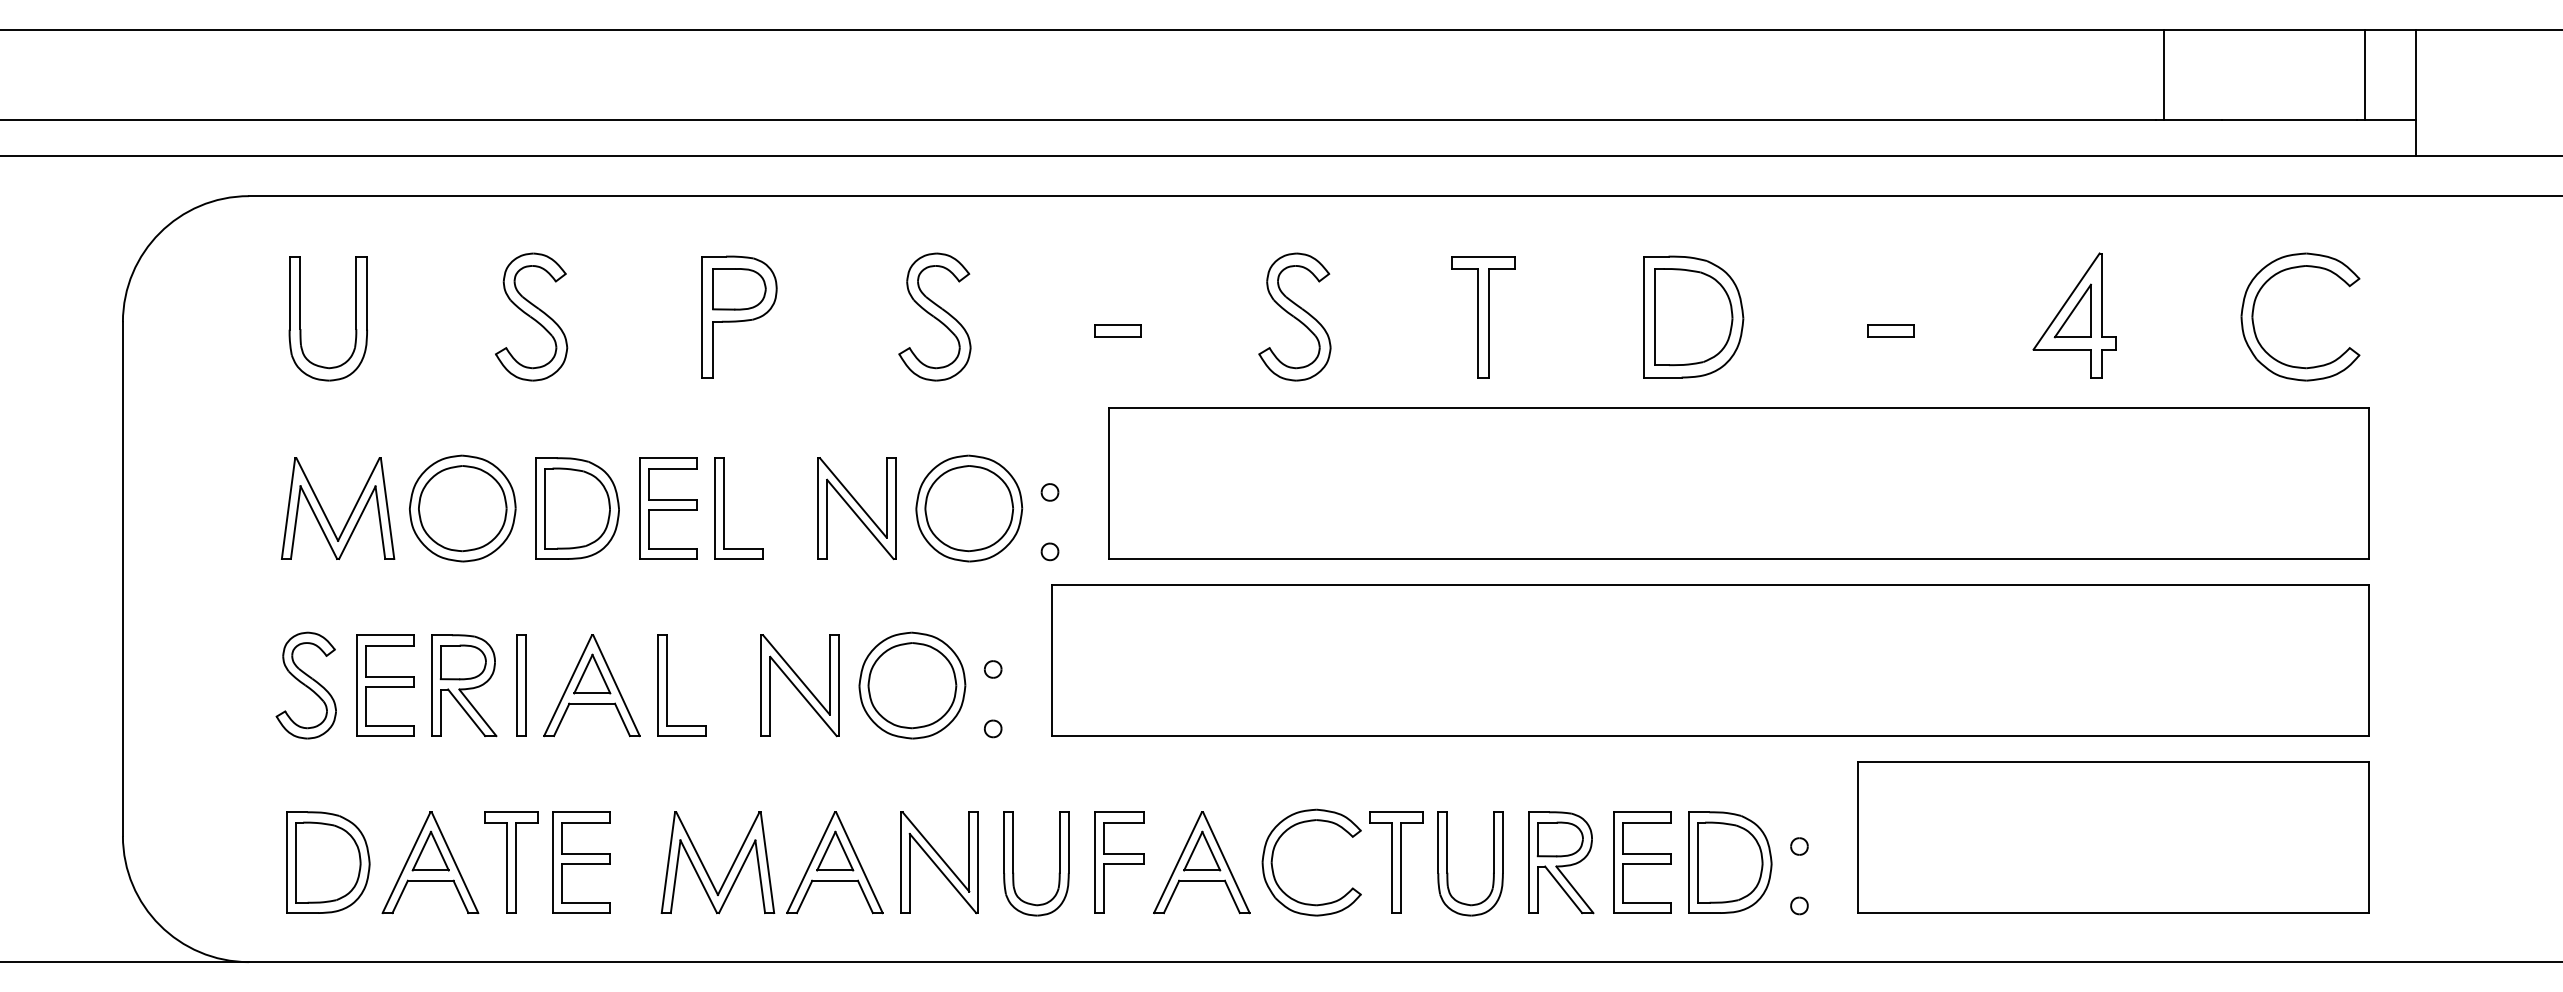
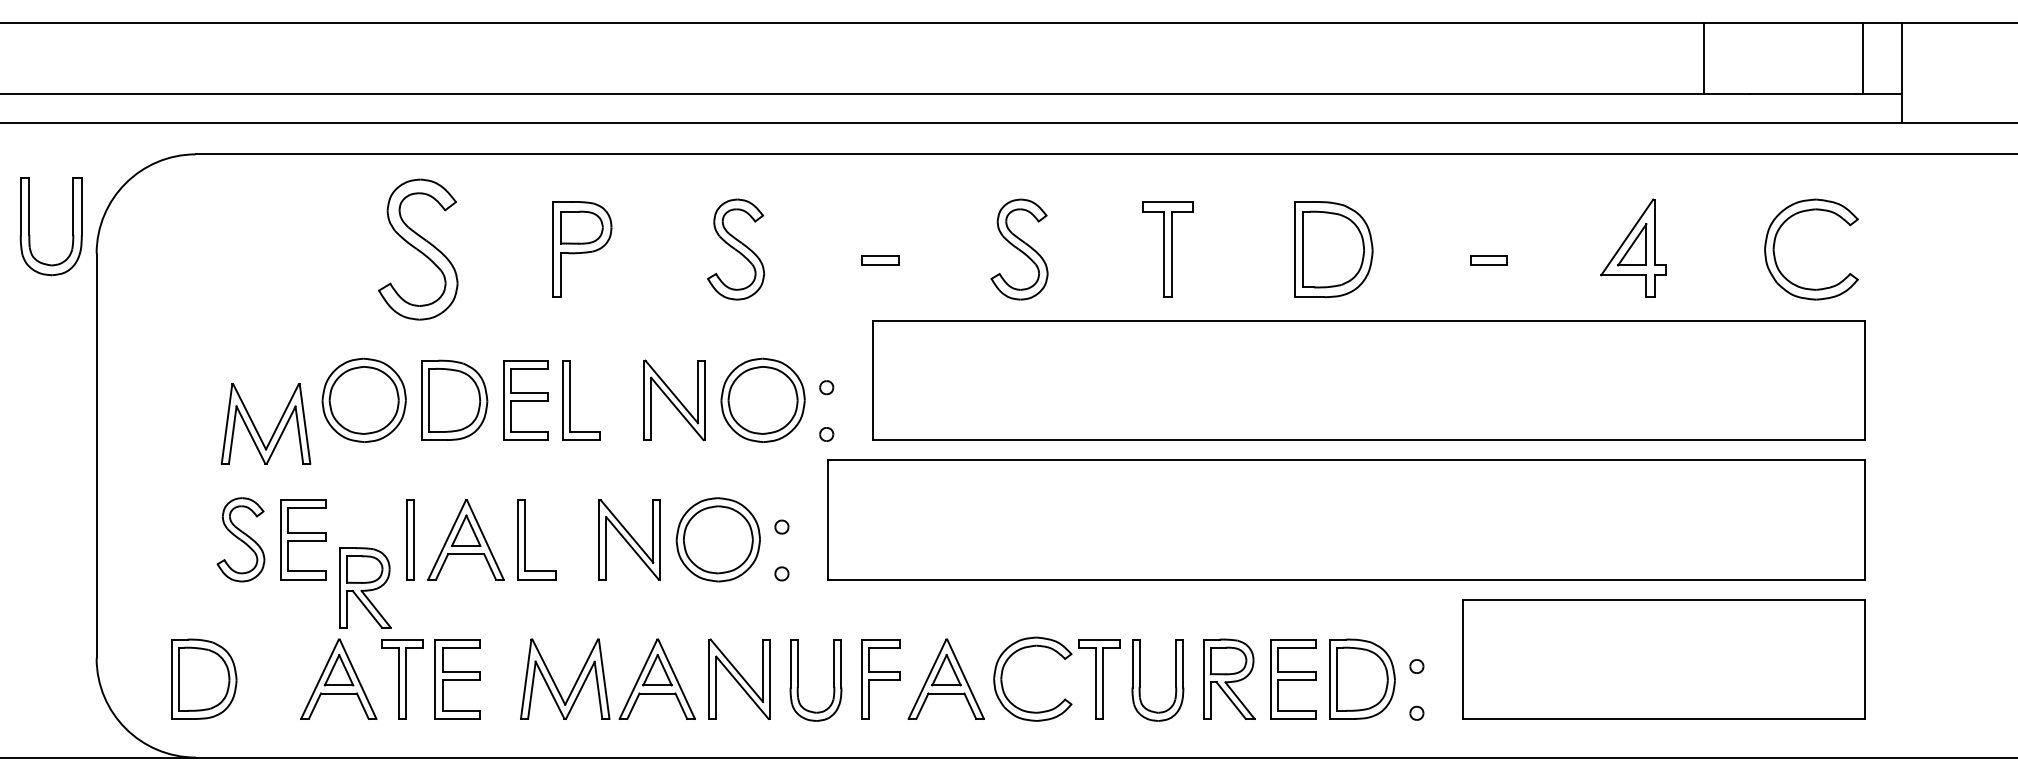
part: (531, 316) -> (418, 249), size x1.4
part: (300, 318) -> (29, 226), moved
part: (350, 513) -> (275, 427), moved
part: (464, 685) -> (365, 587), moved
part: (328, 862) -> (204, 679), moved

